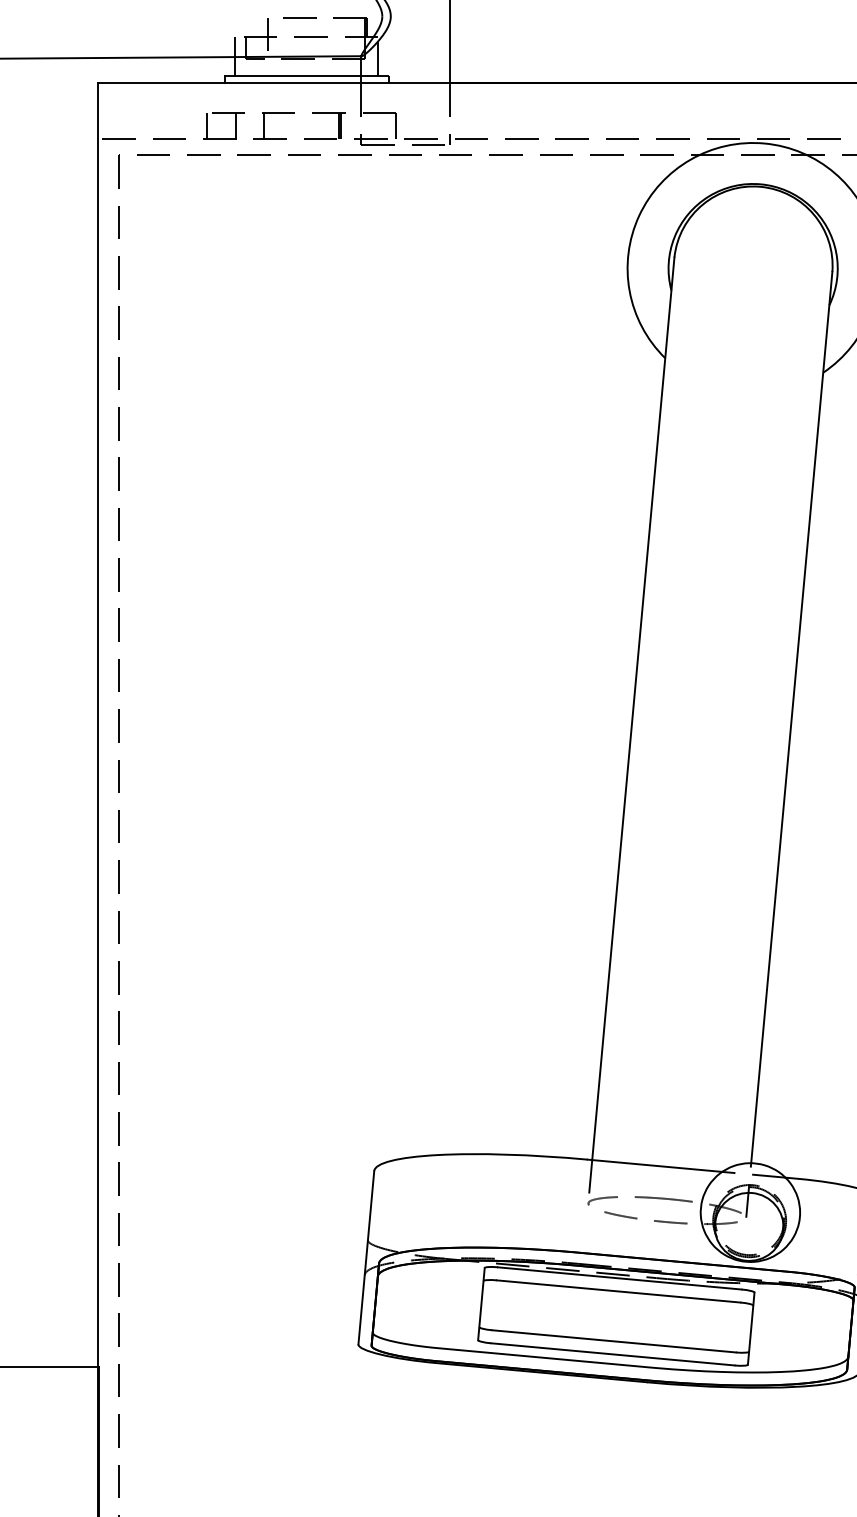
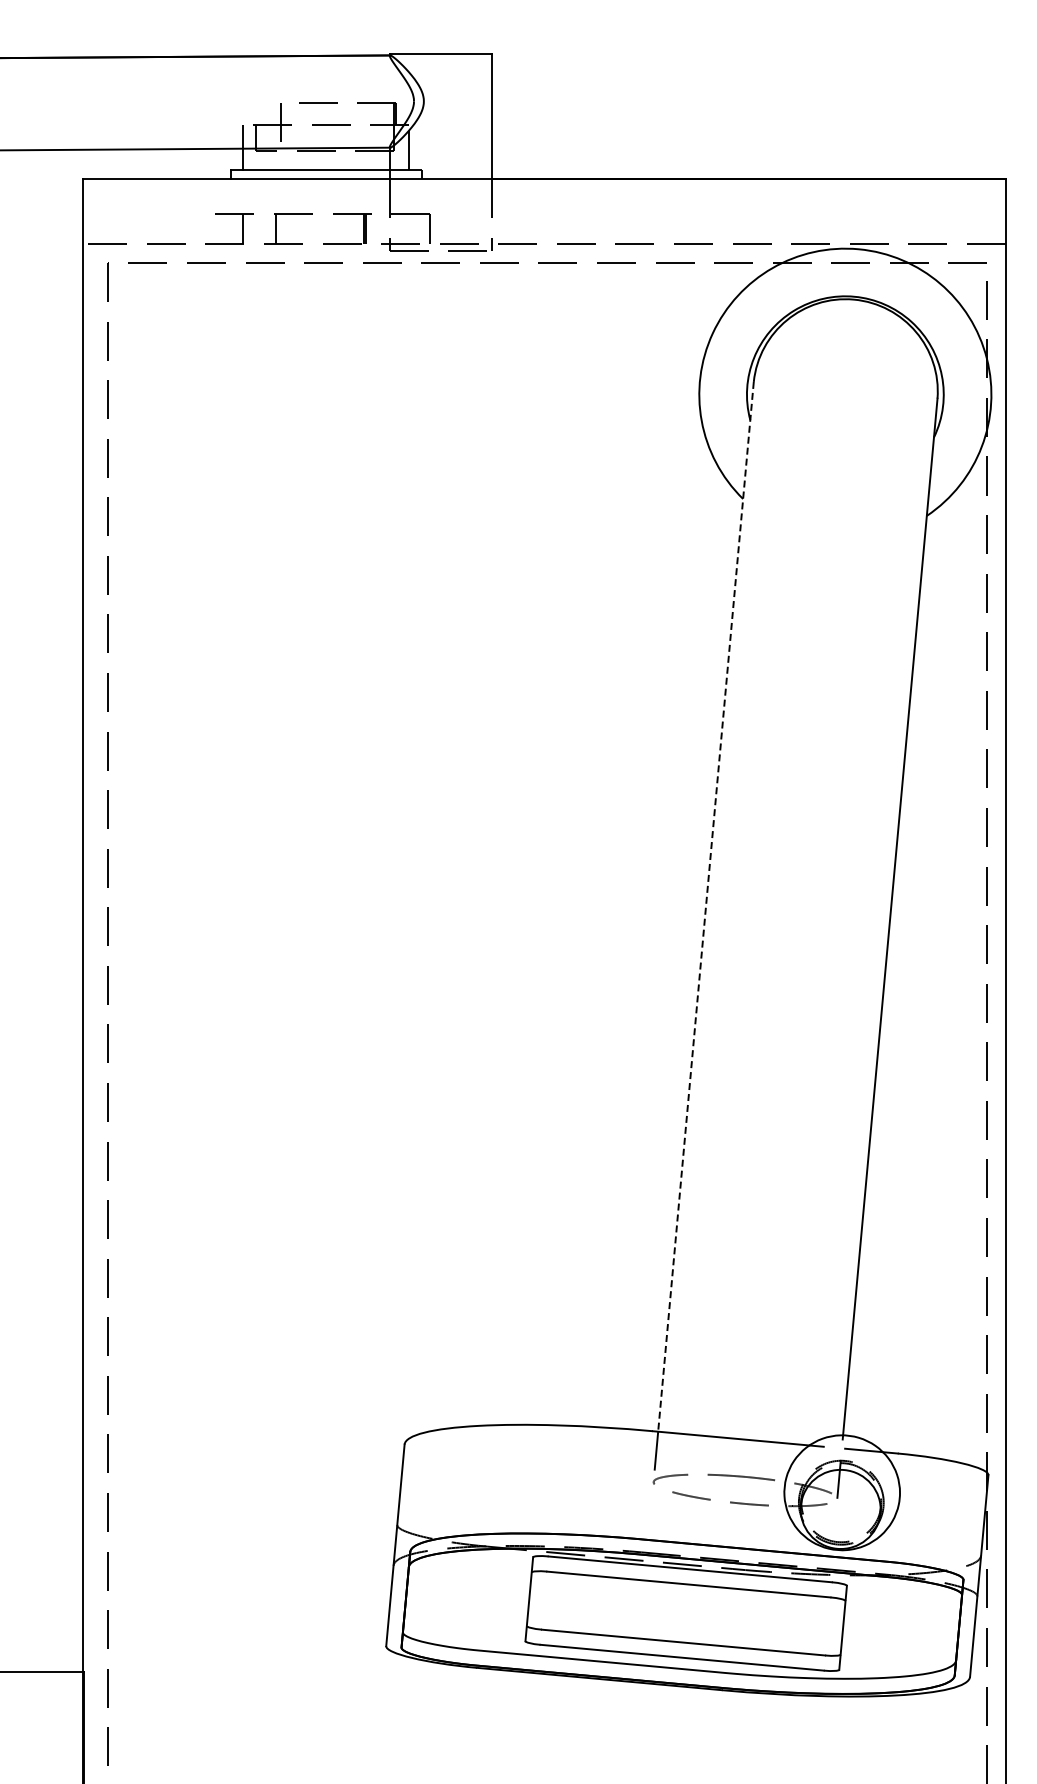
line: (207, 125) -> (210, 228), removed
line: (632, 709) -> (705, 907), solid -> dashed

